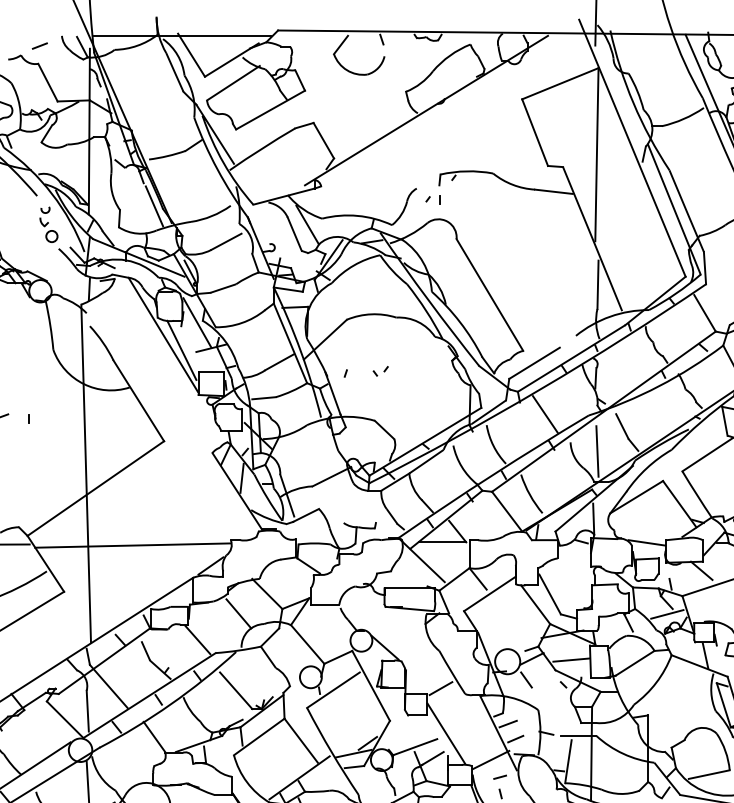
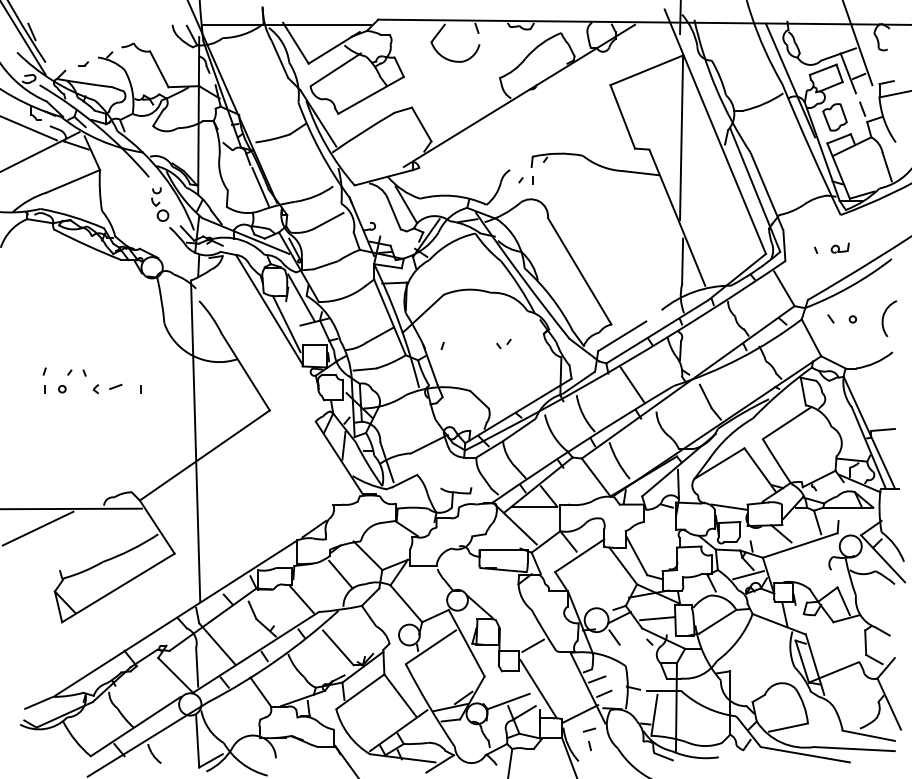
line: (39, 46) -> (151, 34), removed
part: (380, 370) -> (503, 343), moved
line: (597, 451) -> (682, 420), removed
line: (133, 545) -> (240, 509), removed

